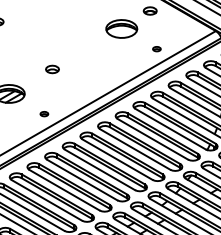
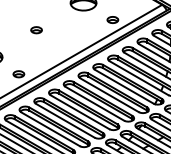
part: (156, 48) -> (112, 19), size x1.67
part: (52, 69) -> (36, 30), moved
part: (44, 113) -> (19, 73), size x1.67

